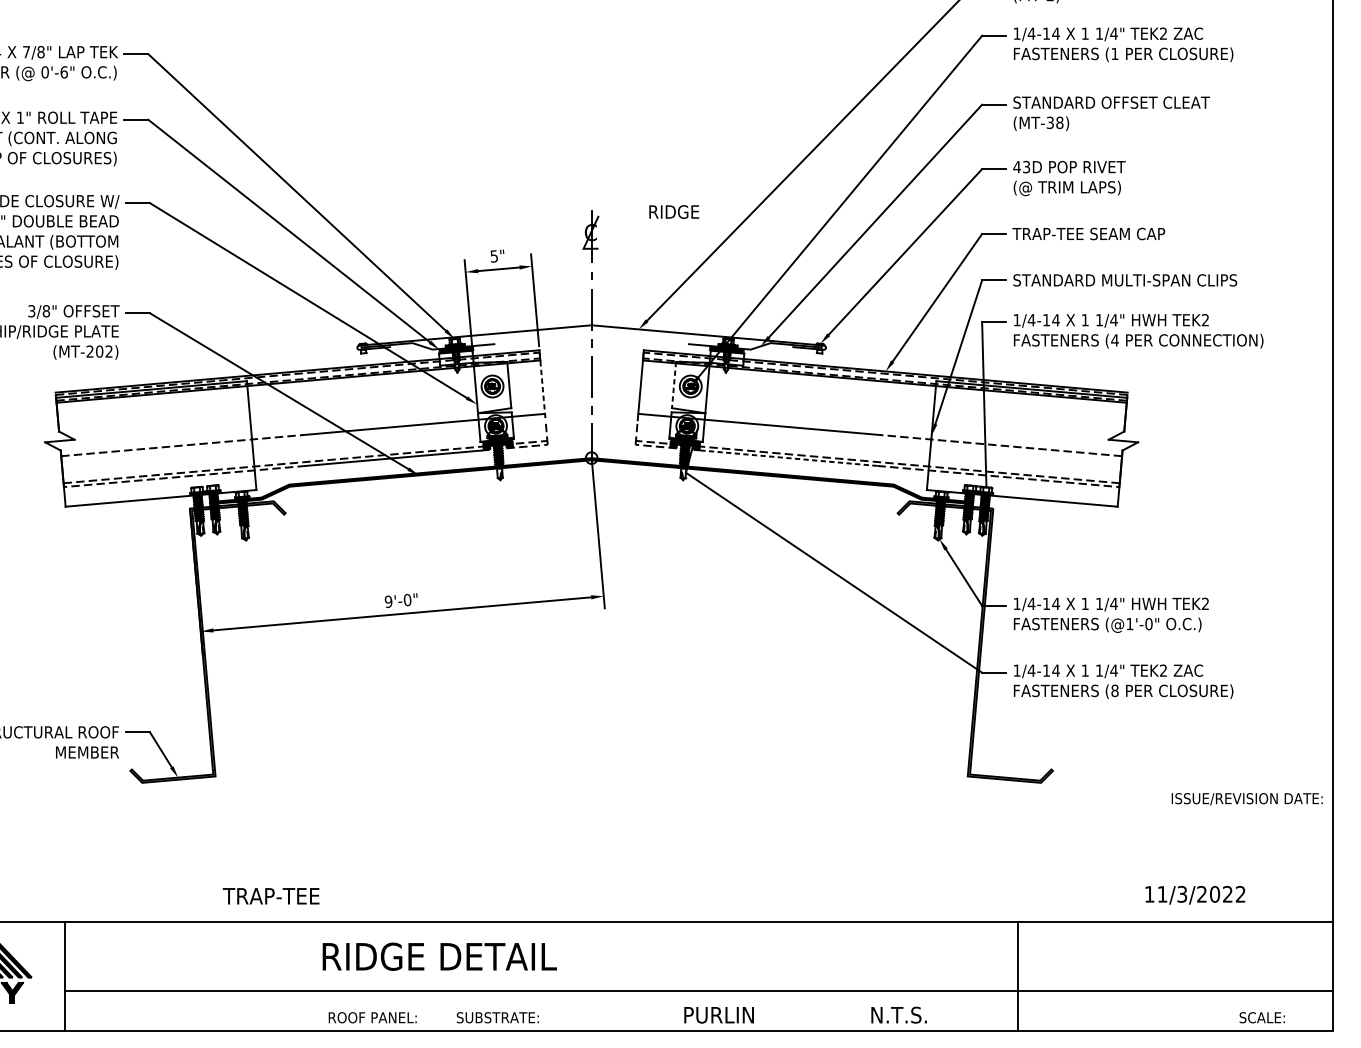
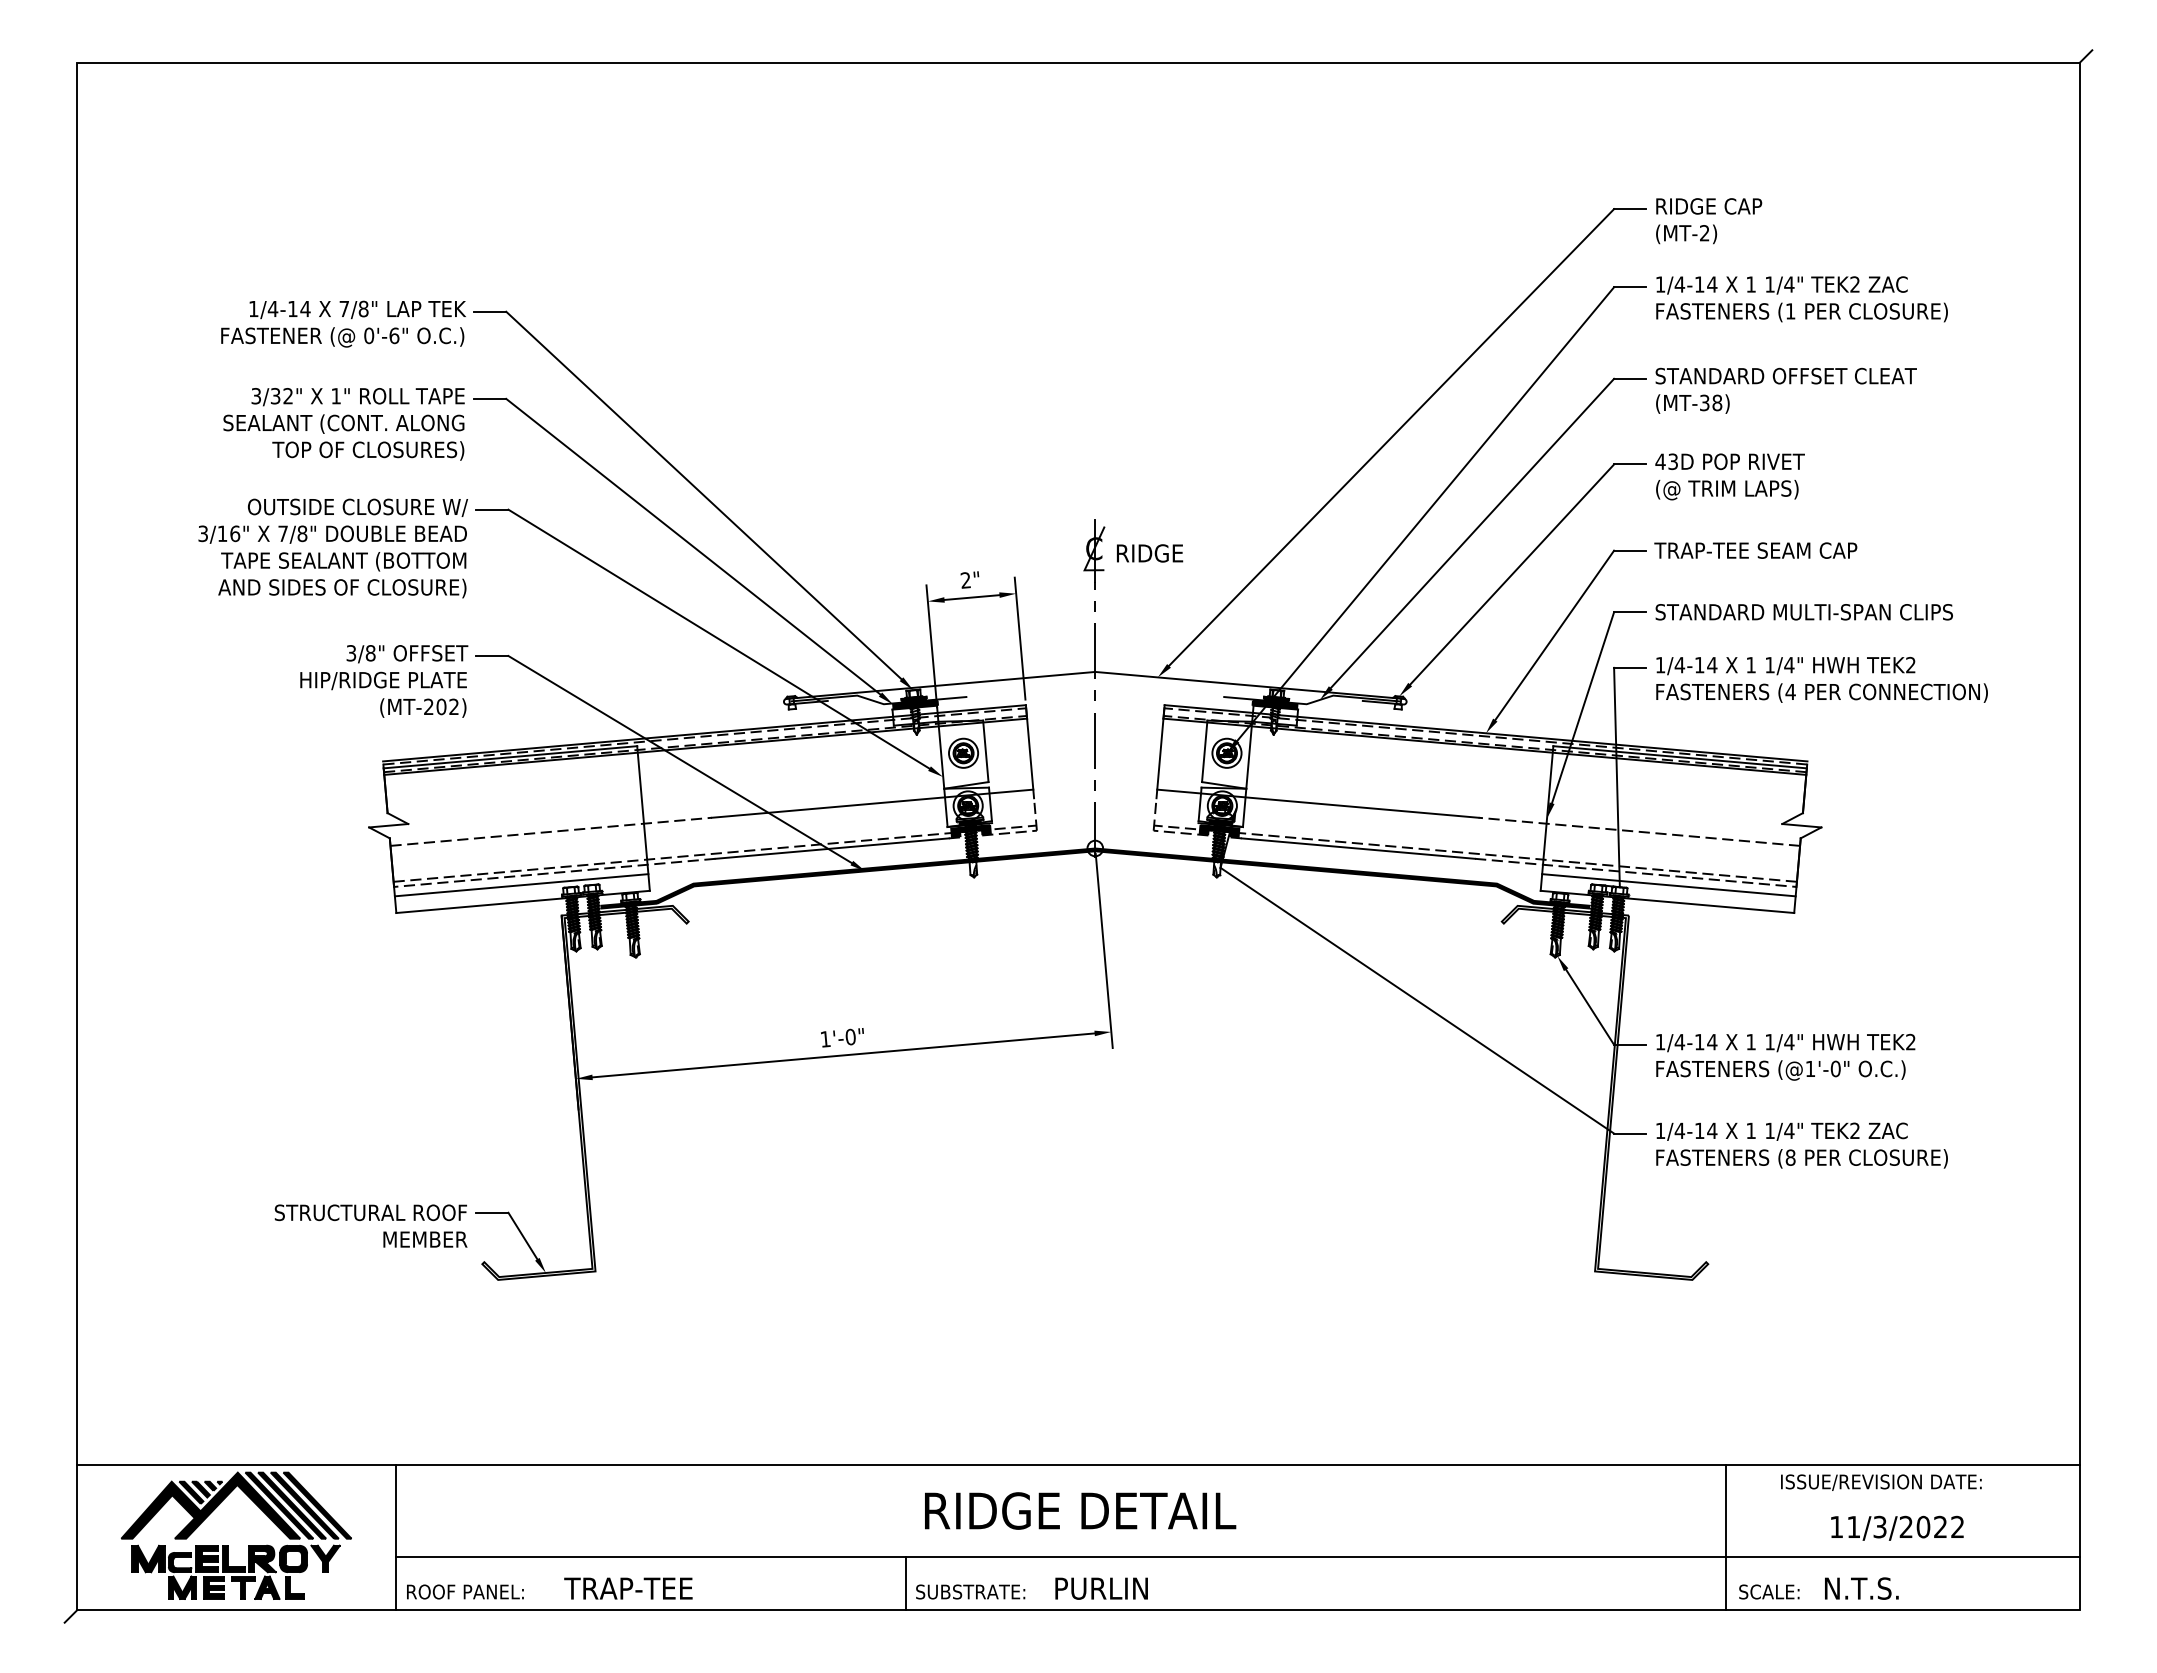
text: (674, 212) -> (1150, 553), moved
text: (493, 256) -> (965, 580), 5" -> 2"
line: (673, 385) -> (1204, 751), dashed -> solid
line: (542, 386) -> (1030, 753), dashed -> solid
line: (789, 458) -> (1357, 848), dashed -> solid
line: (159, 486) -> (521, 885), added
line: (1023, 486) -> (1668, 885), added
text: (388, 601) -> (825, 1039), 9'-0" -> 1'-0"
text: (1247, 799) -> (1881, 1482), moved
text: (1195, 894) -> (1897, 1527), moved
text: (271, 896) -> (628, 1588), moved
text: (439, 956) -> (1080, 1510), moved
line: (1017, 976) -> (1726, 1537), moved
line: (448, 1011) -> (905, 1583), added
text: (719, 1015) -> (1101, 1588), moved
text: (898, 1015) -> (1861, 1588), moved
text: (372, 1017) -> (465, 1591), moved
text: (1262, 1017) -> (1769, 1591), moved

